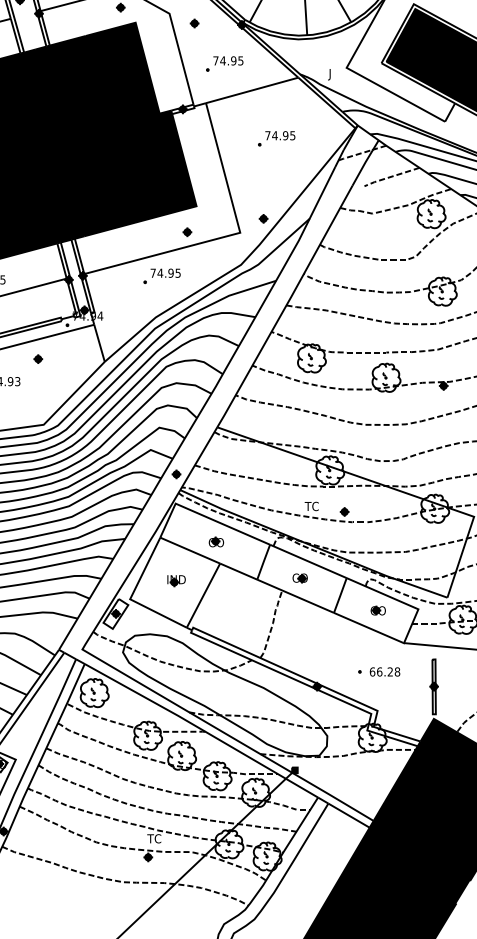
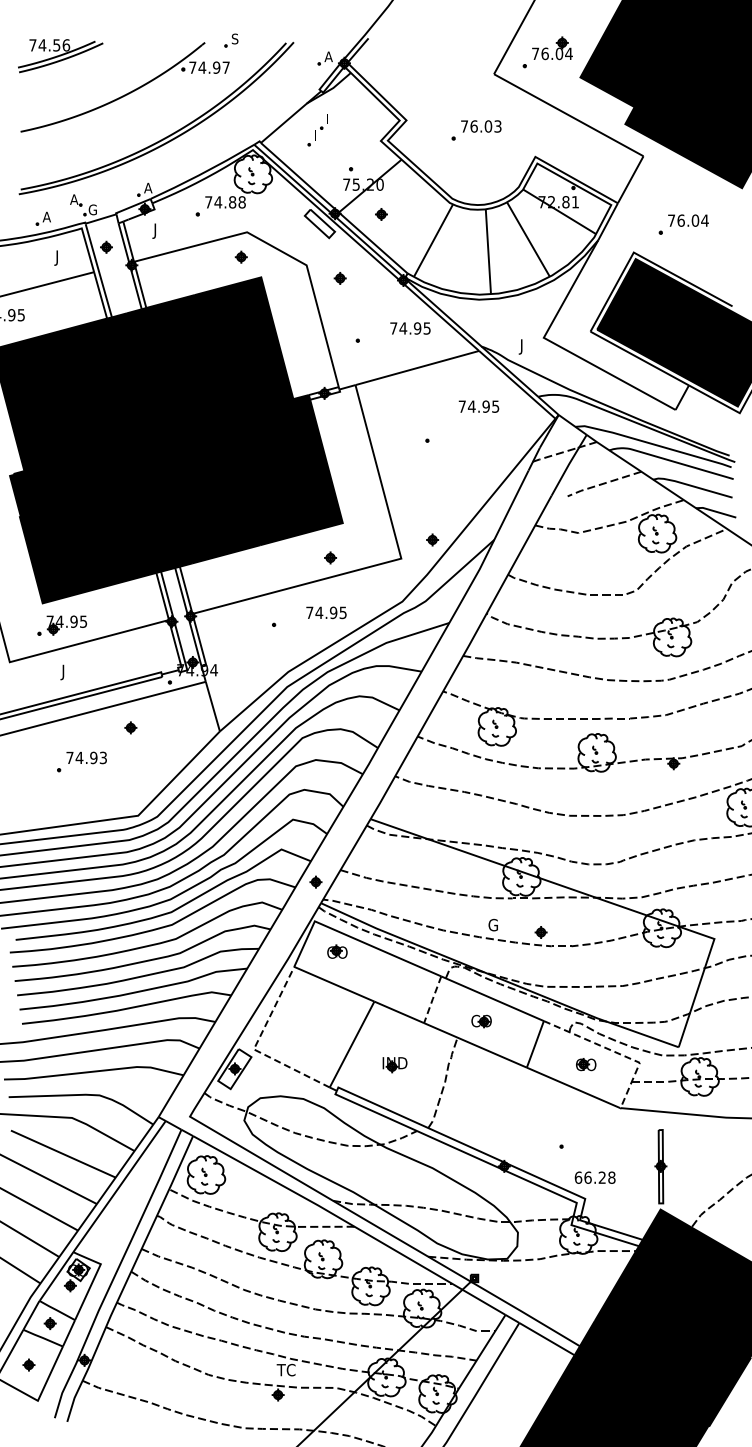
text: (228, 60) -> (410, 328), moved
text: (279, 135) -> (478, 406), moved
text: (165, 273) -> (326, 612), moved
text: (311, 506) -> (496, 924), TC -> G
part: (216, 541) -> (337, 951), moved
line: (263, 561) -> (432, 998), solid -> dashed
part: (176, 581) -> (394, 1065), moved
line: (131, 596) -> (255, 1045), solid -> dashed
line: (400, 601) -> (615, 1052), solid -> dashed
text: (384, 671) -> (594, 1177), moved

